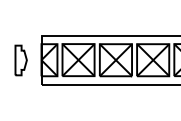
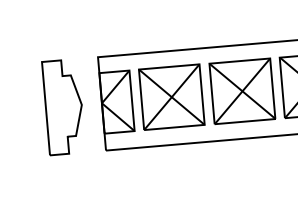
part: (20, 60) -> (62, 107), size x1.67

